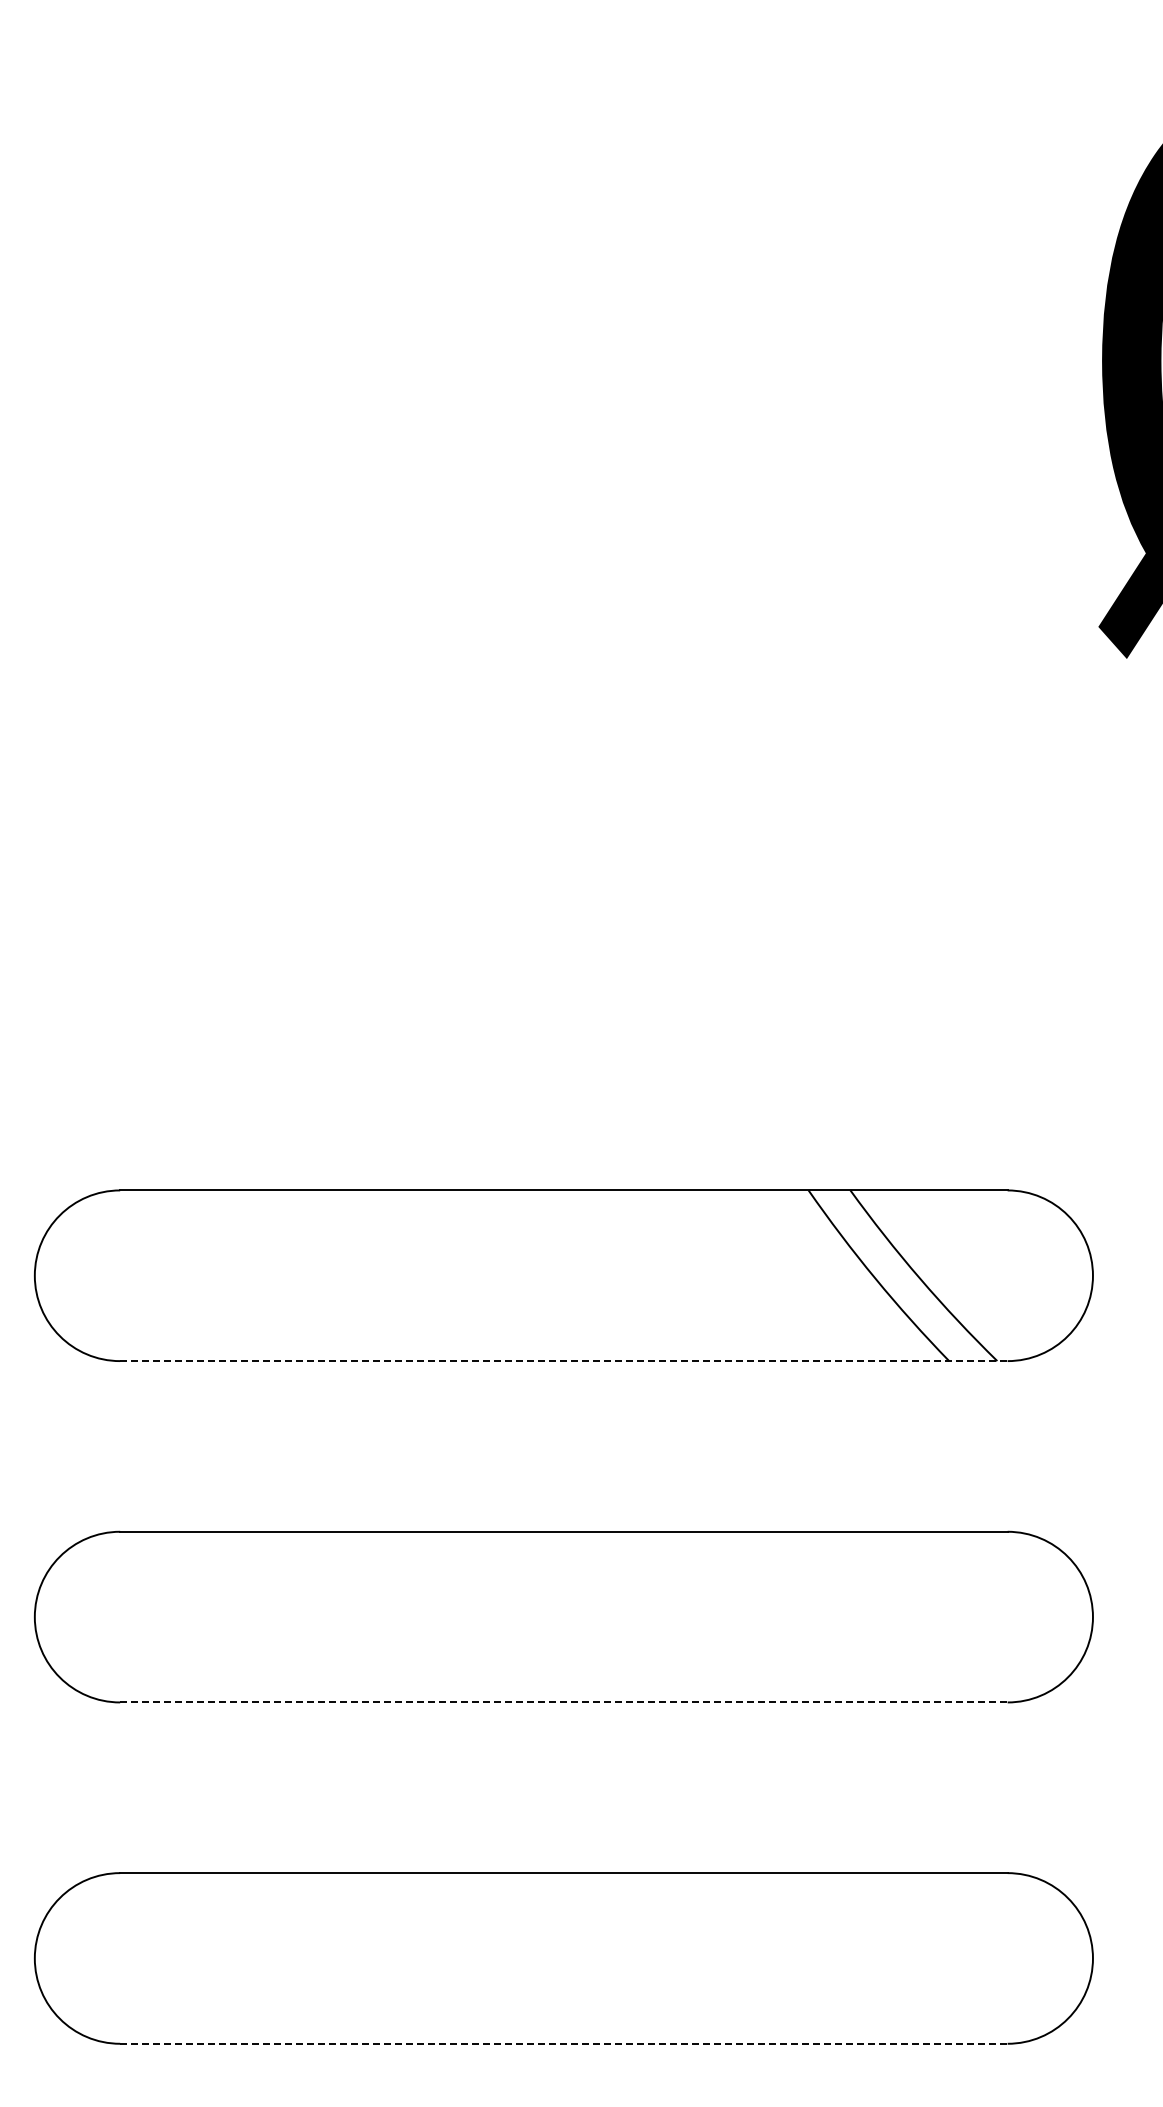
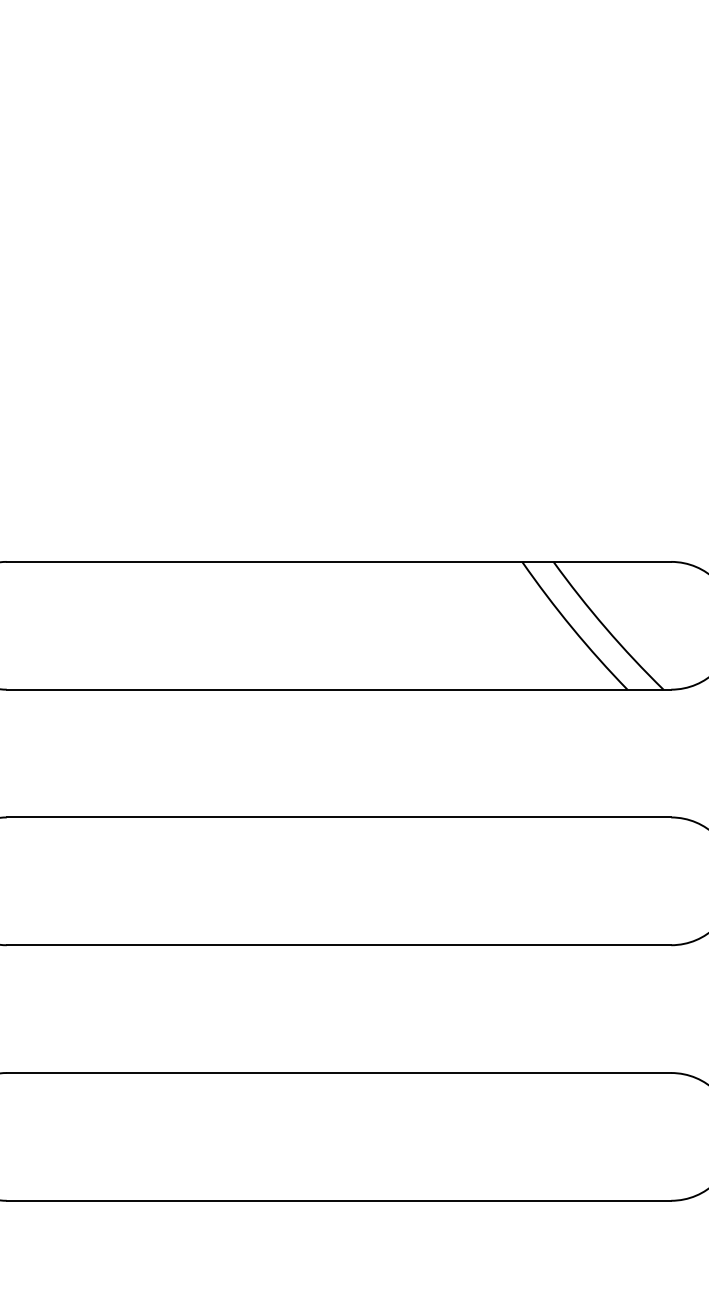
line: (563, 1361) -> (338, 689), dashed -> solid
line: (563, 1702) -> (338, 945), dashed -> solid
line: (563, 2043) -> (338, 1200), dashed -> solid

